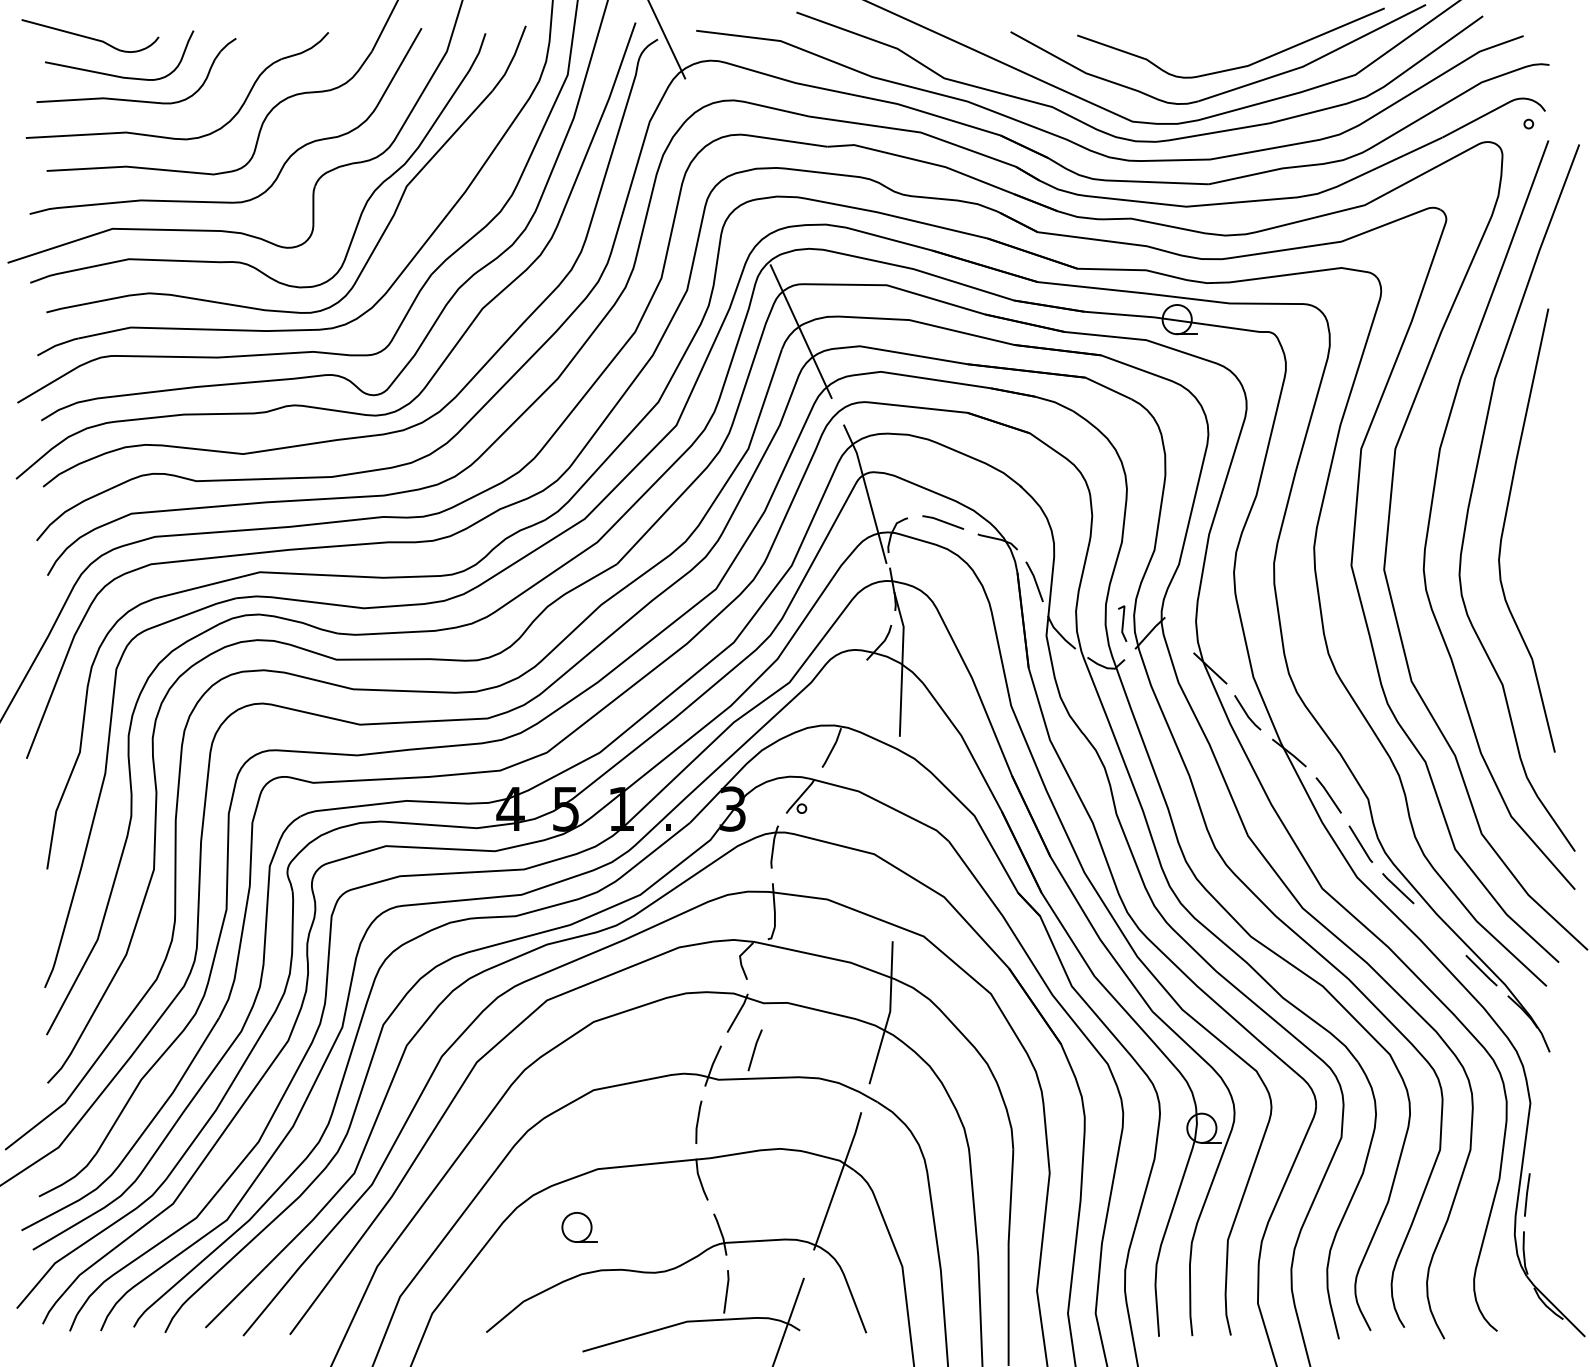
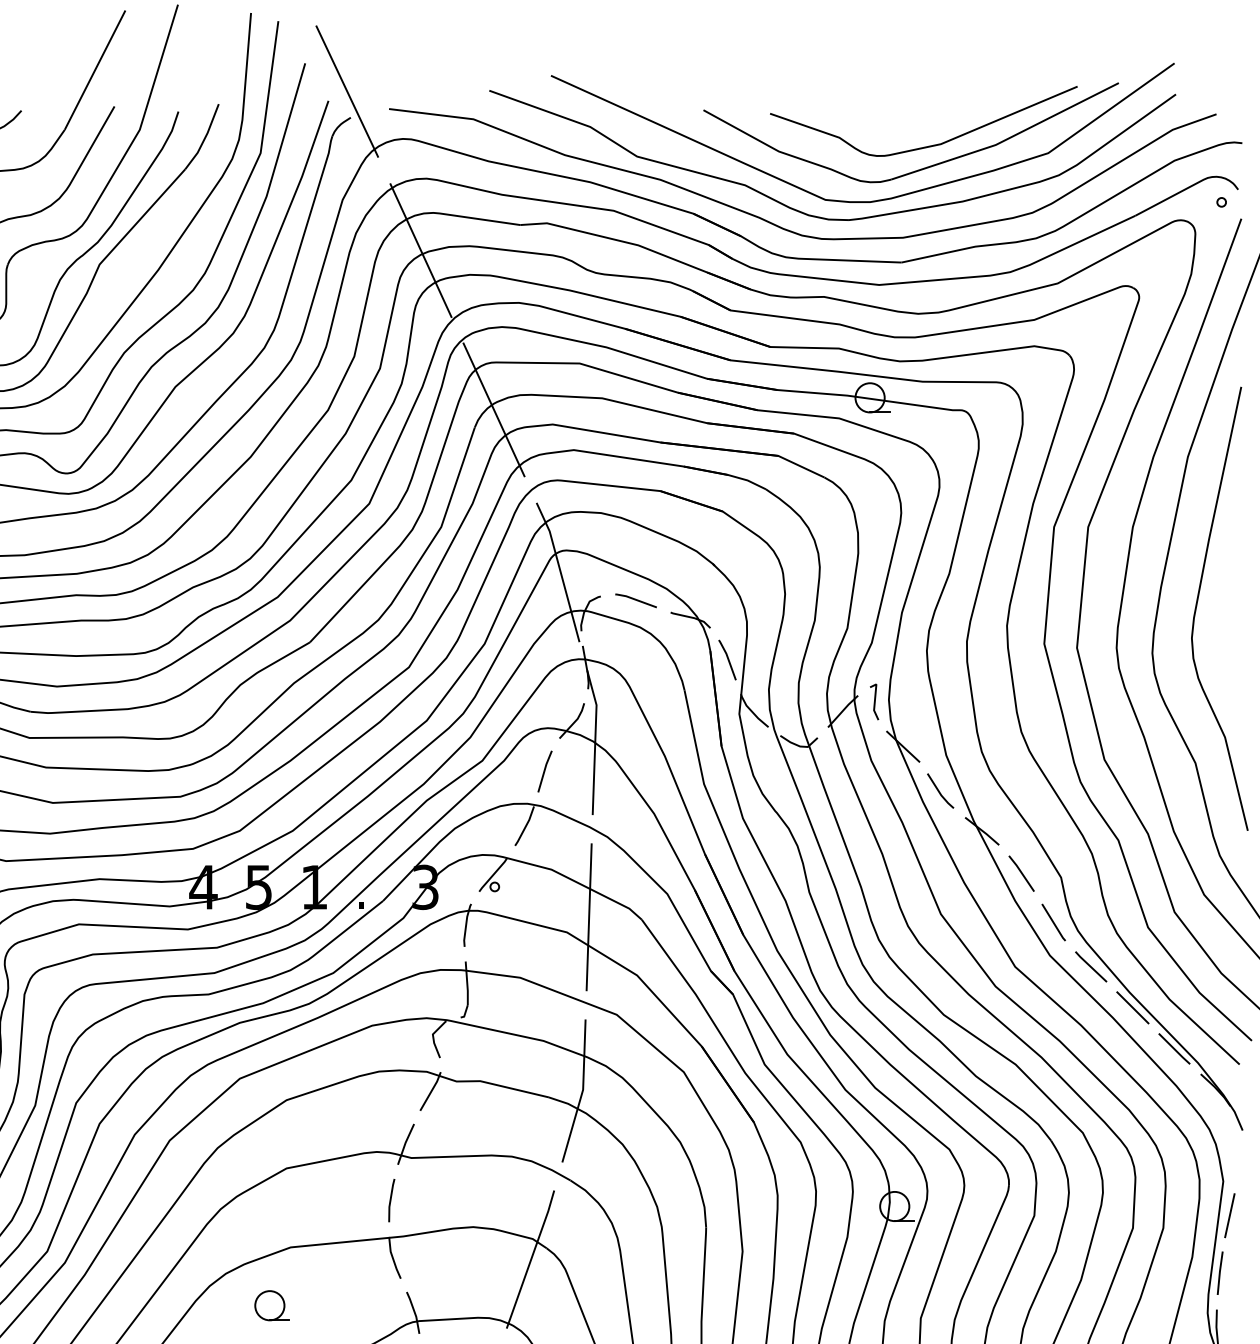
line: (727, 172) -> (420, 250), added
line: (1122, 623) -> (874, 701), moved
line: (895, 839) -> (588, 917), added
line: (1439, 929) -> (1132, 1007), added
line: (754, 1050) -> (544, 771), moved
line: (1536, 1137) -> (1229, 1215), added

